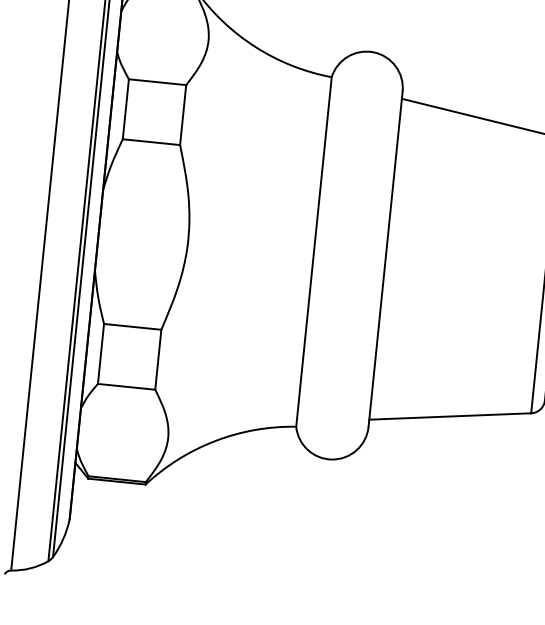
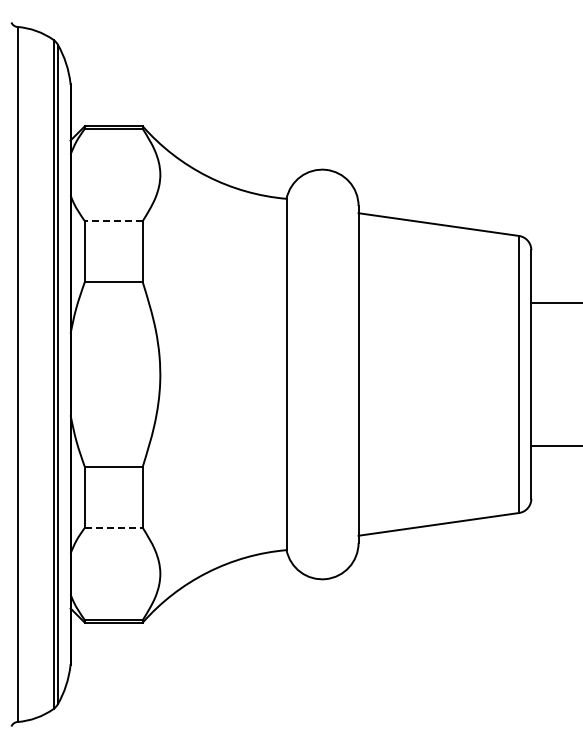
line: (157, 82) -> (113, 221), solid -> dashed
line: (126, 386) -> (113, 527), solid -> dashed

